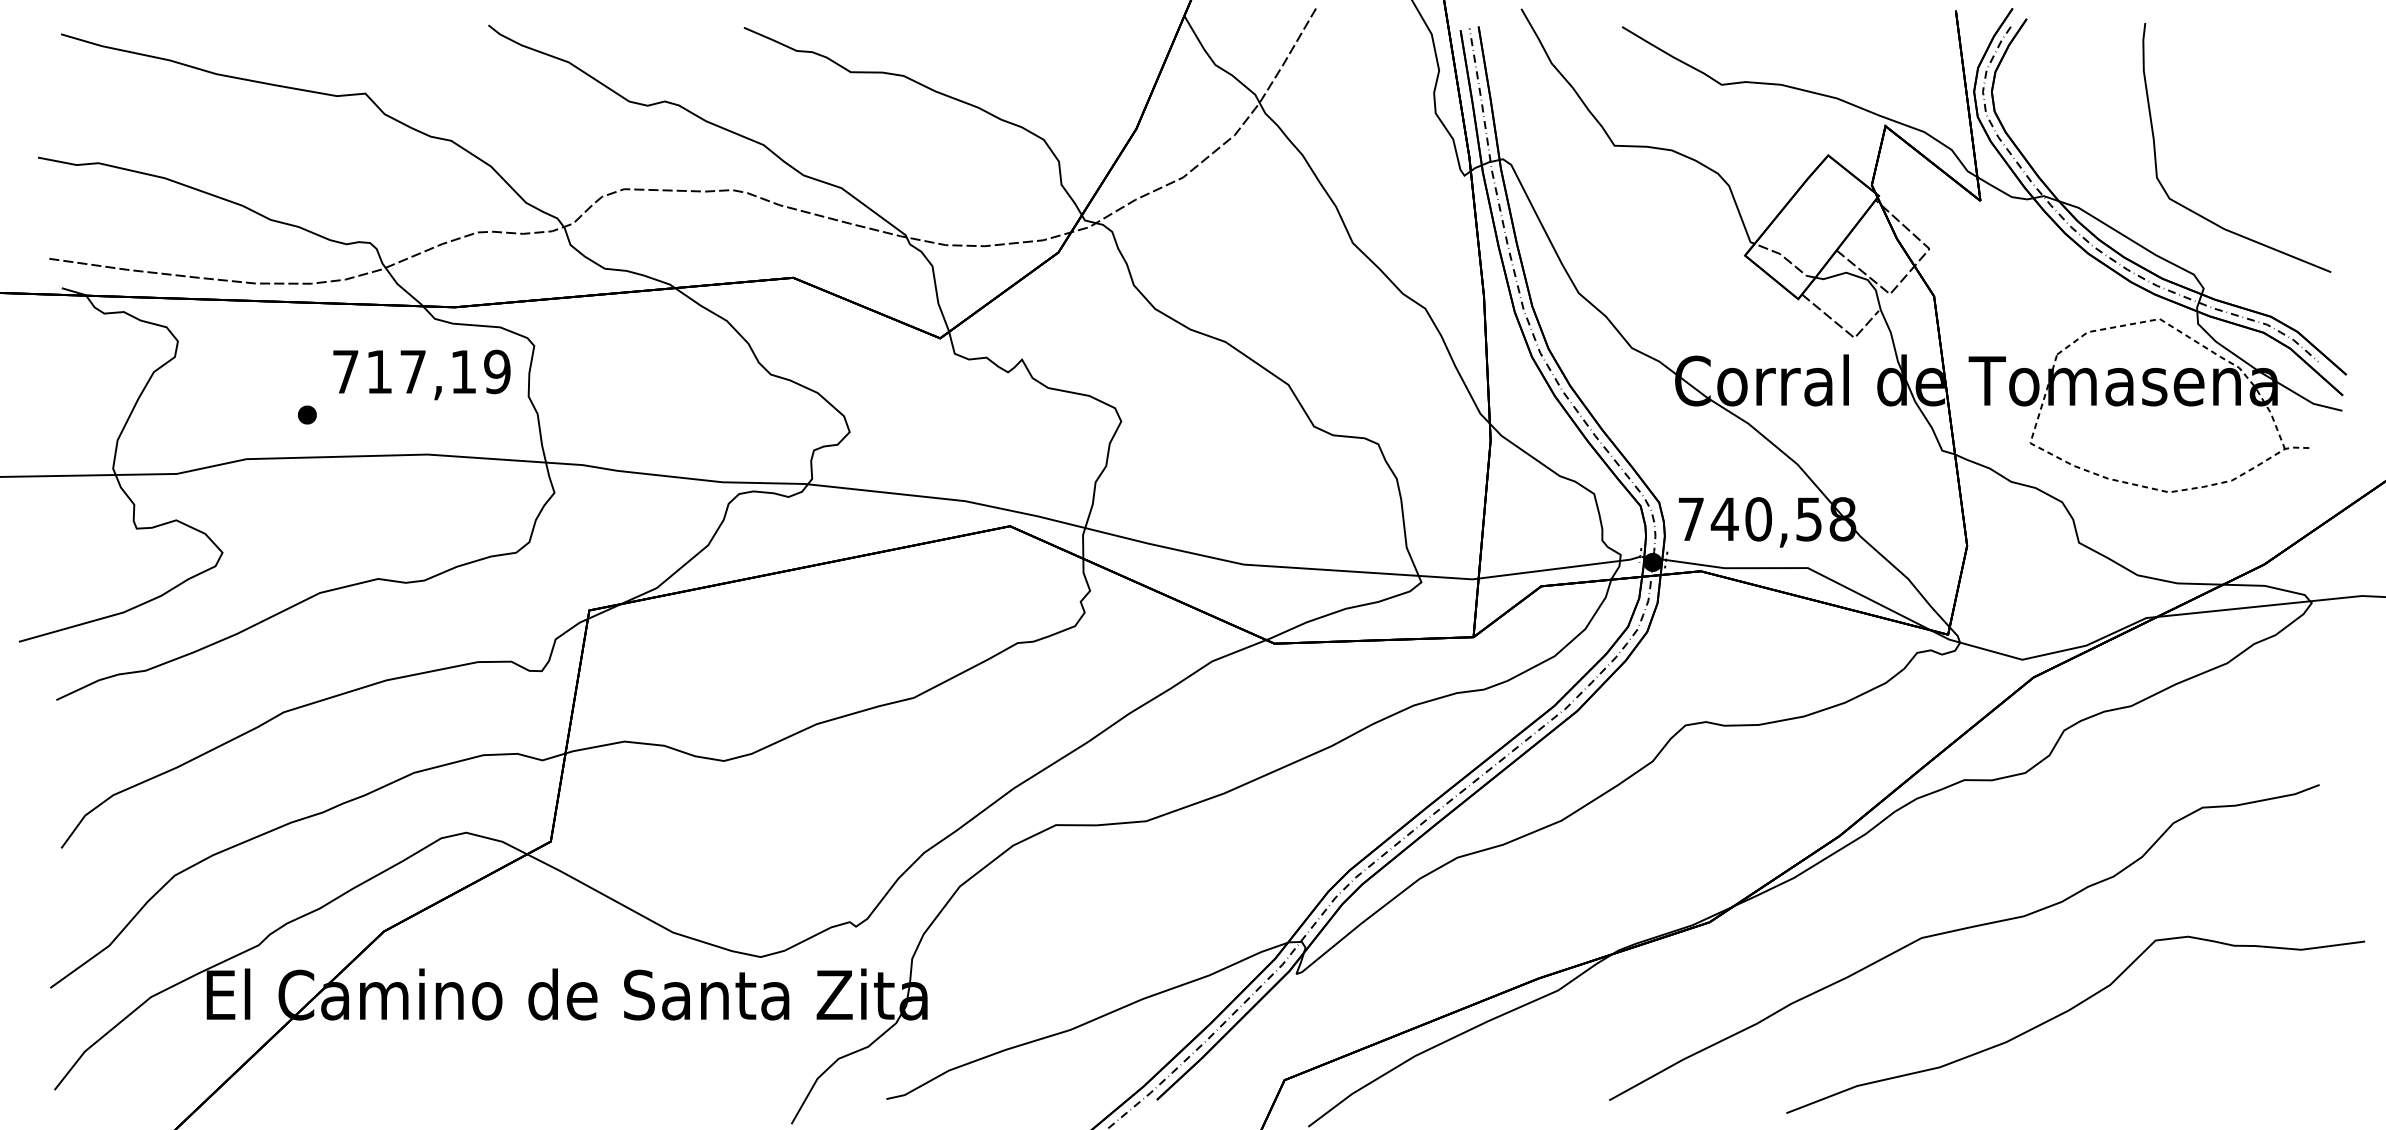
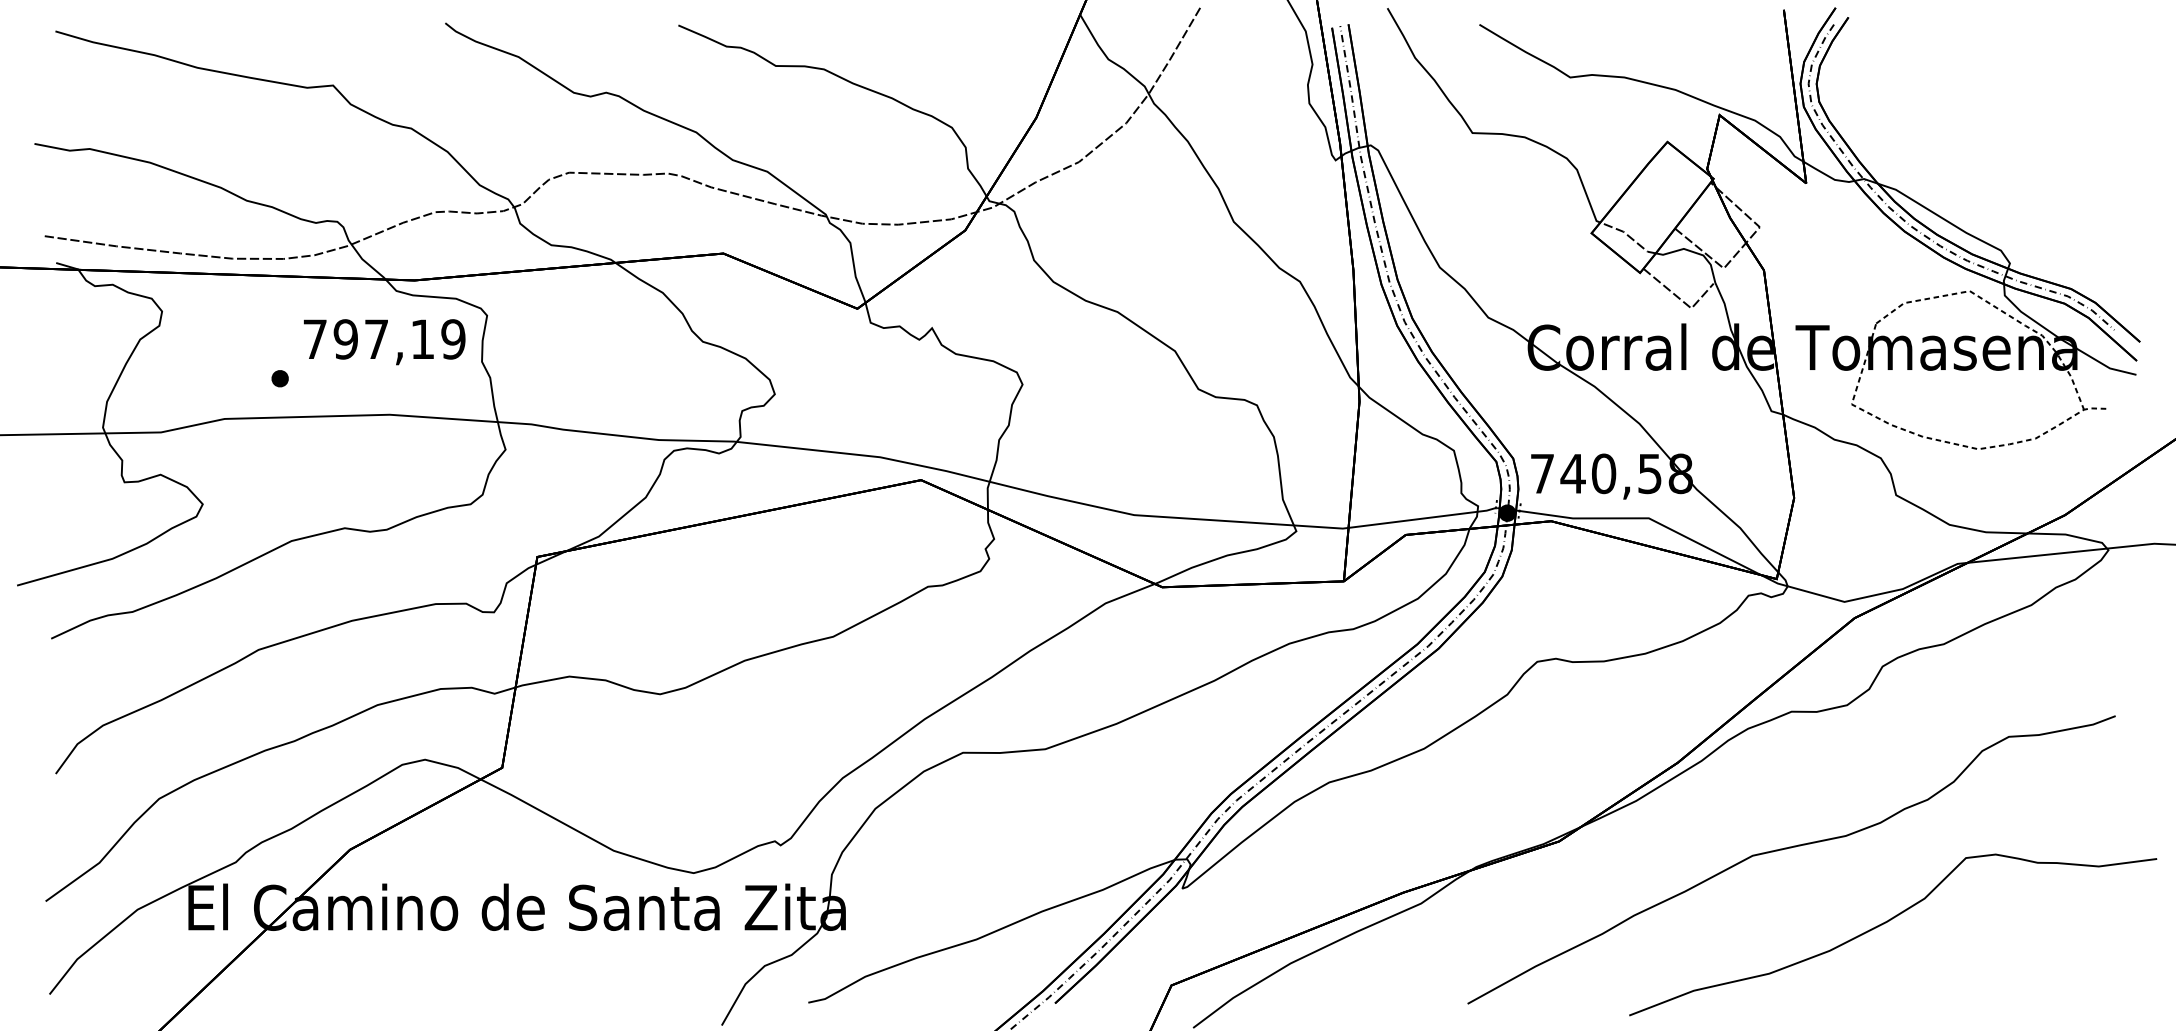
curve: (2204, 216) -> (2010, 197), removed
text: (378, 372) -> (345, 339), 717,19 -> 797,19

